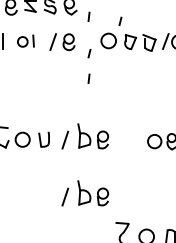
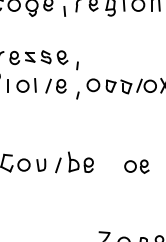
line: (119, 21) -> (102, 69), removed
part: (25, 41) -> (26, 85), size x1.43
line: (88, 78) -> (77, 115), removed
part: (85, 193) -> (74, 208), removed

